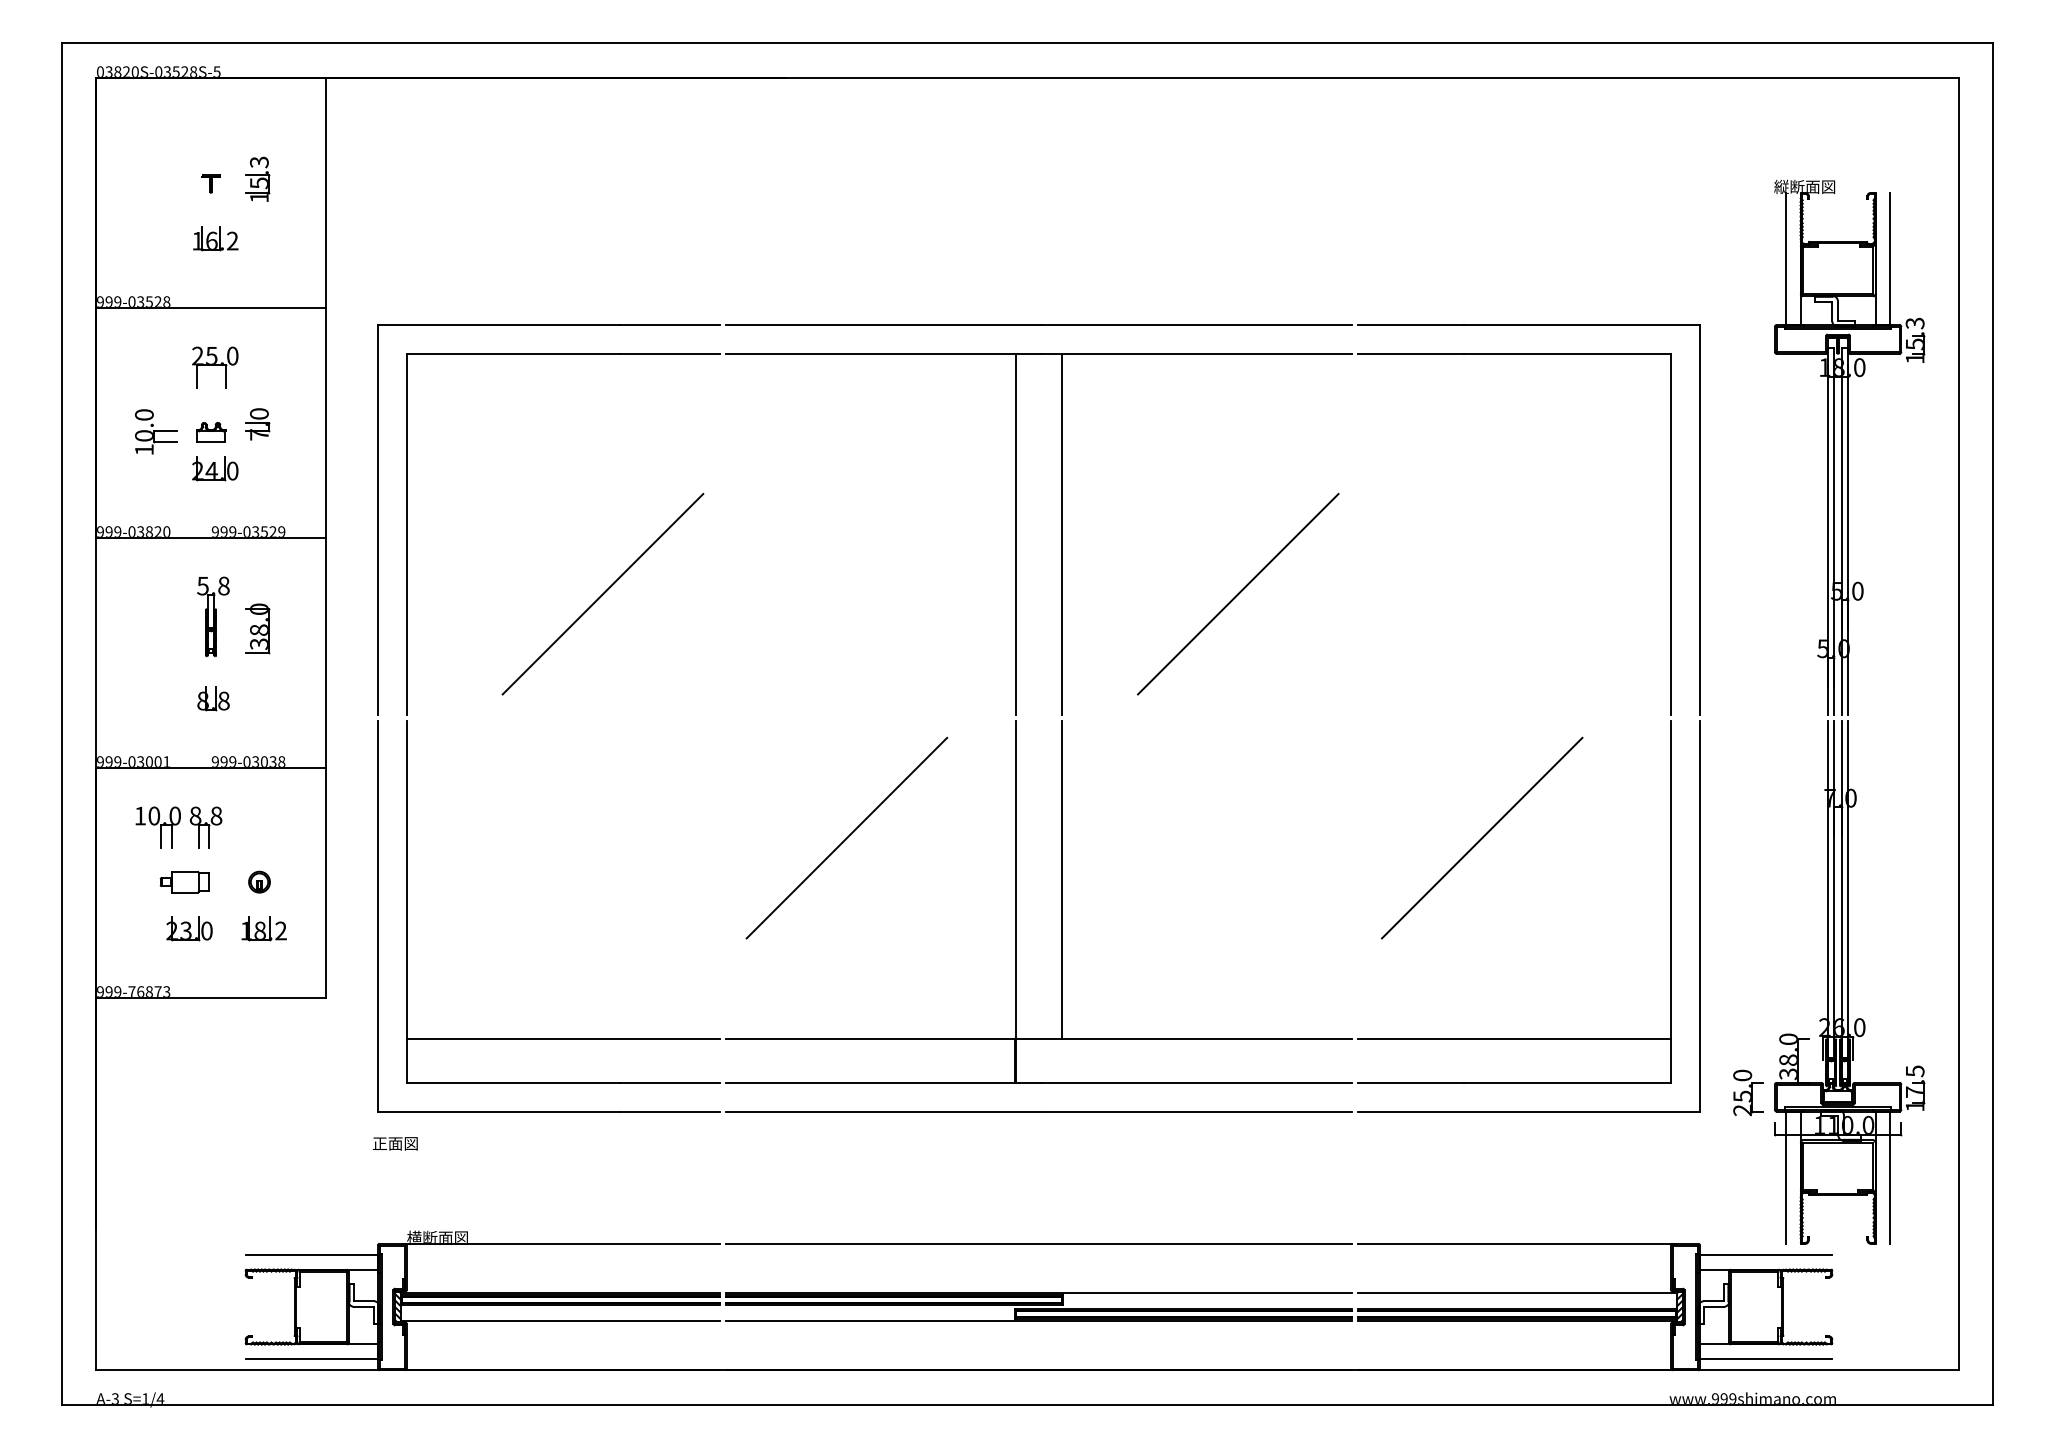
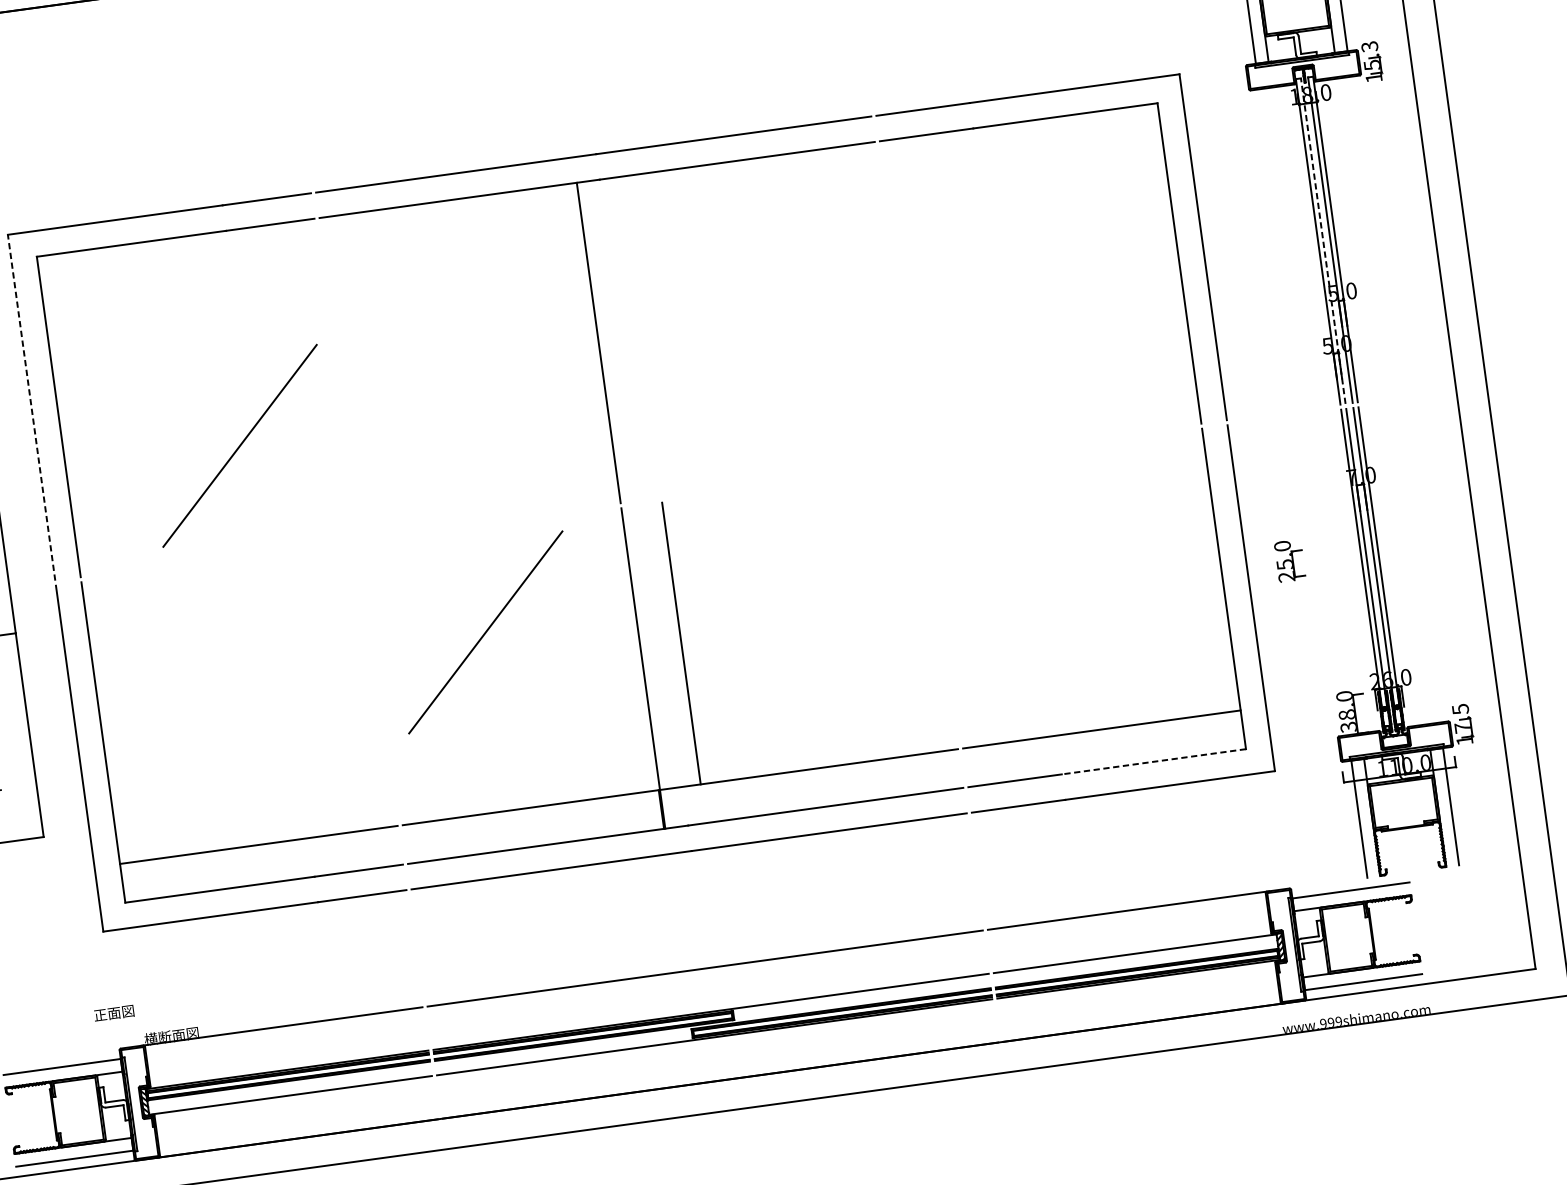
line: (377, 519) -> (31, 407), solid -> dashed
line: (1834, 531) -> (1323, 240), solid -> dashed
line: (1061, 534) -> (639, 337), removed
line: (1237, 594) -> (802, 369), removed
line: (1481, 837) -> (1047, 554), removed
line: (1567, 1082) -> (1153, 761), solid -> dashed
part: (1748, 1092) -> (1289, 560), moved
text: (395, 1143) -> (114, 1013), moved

